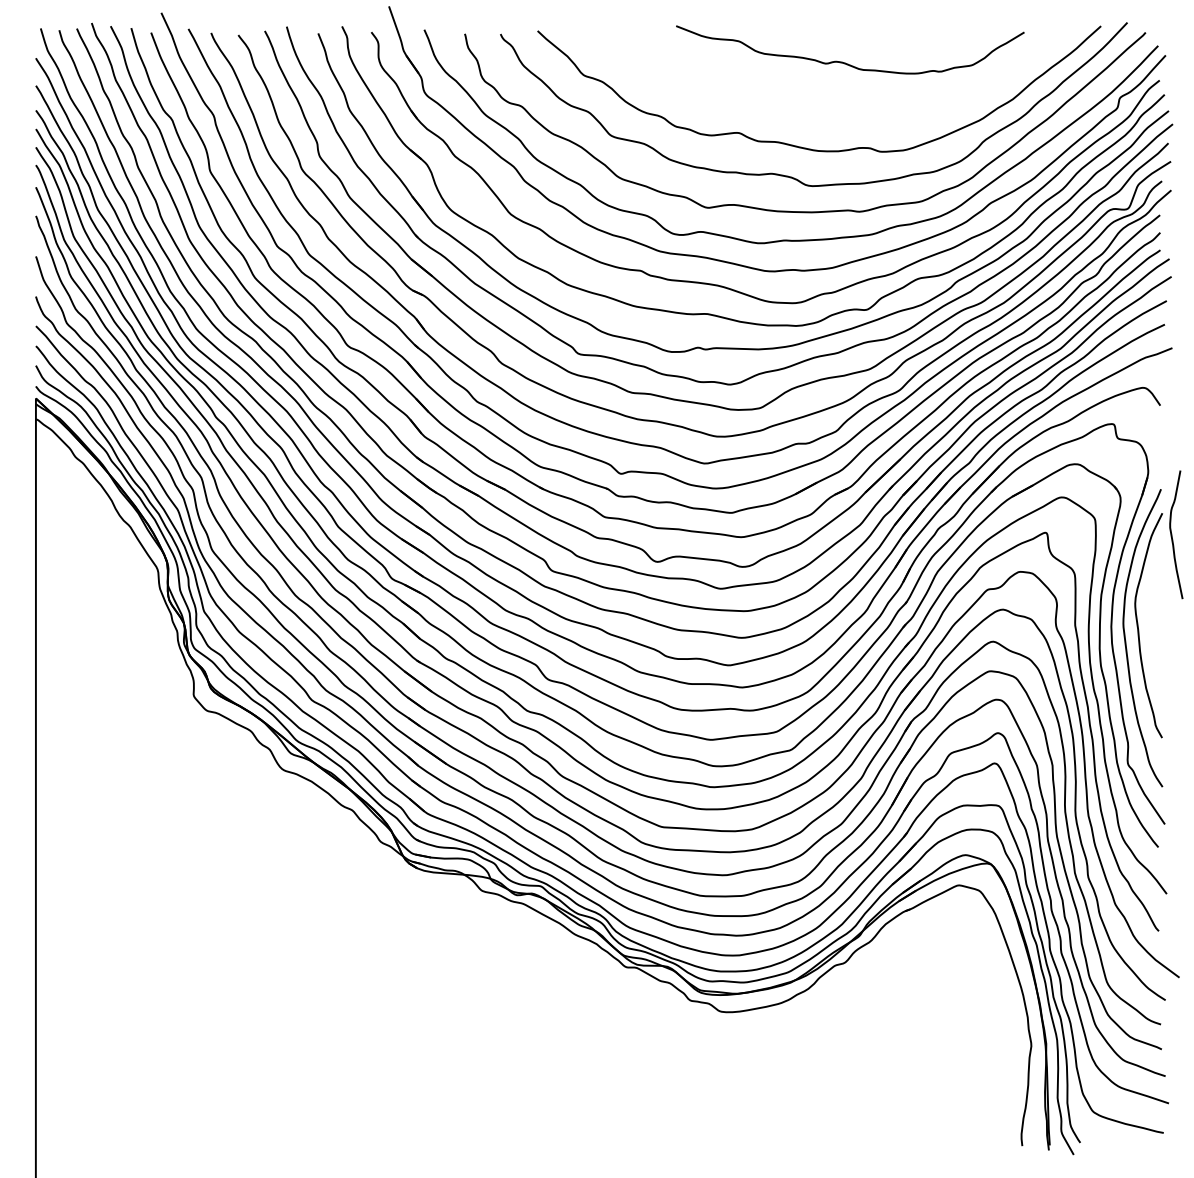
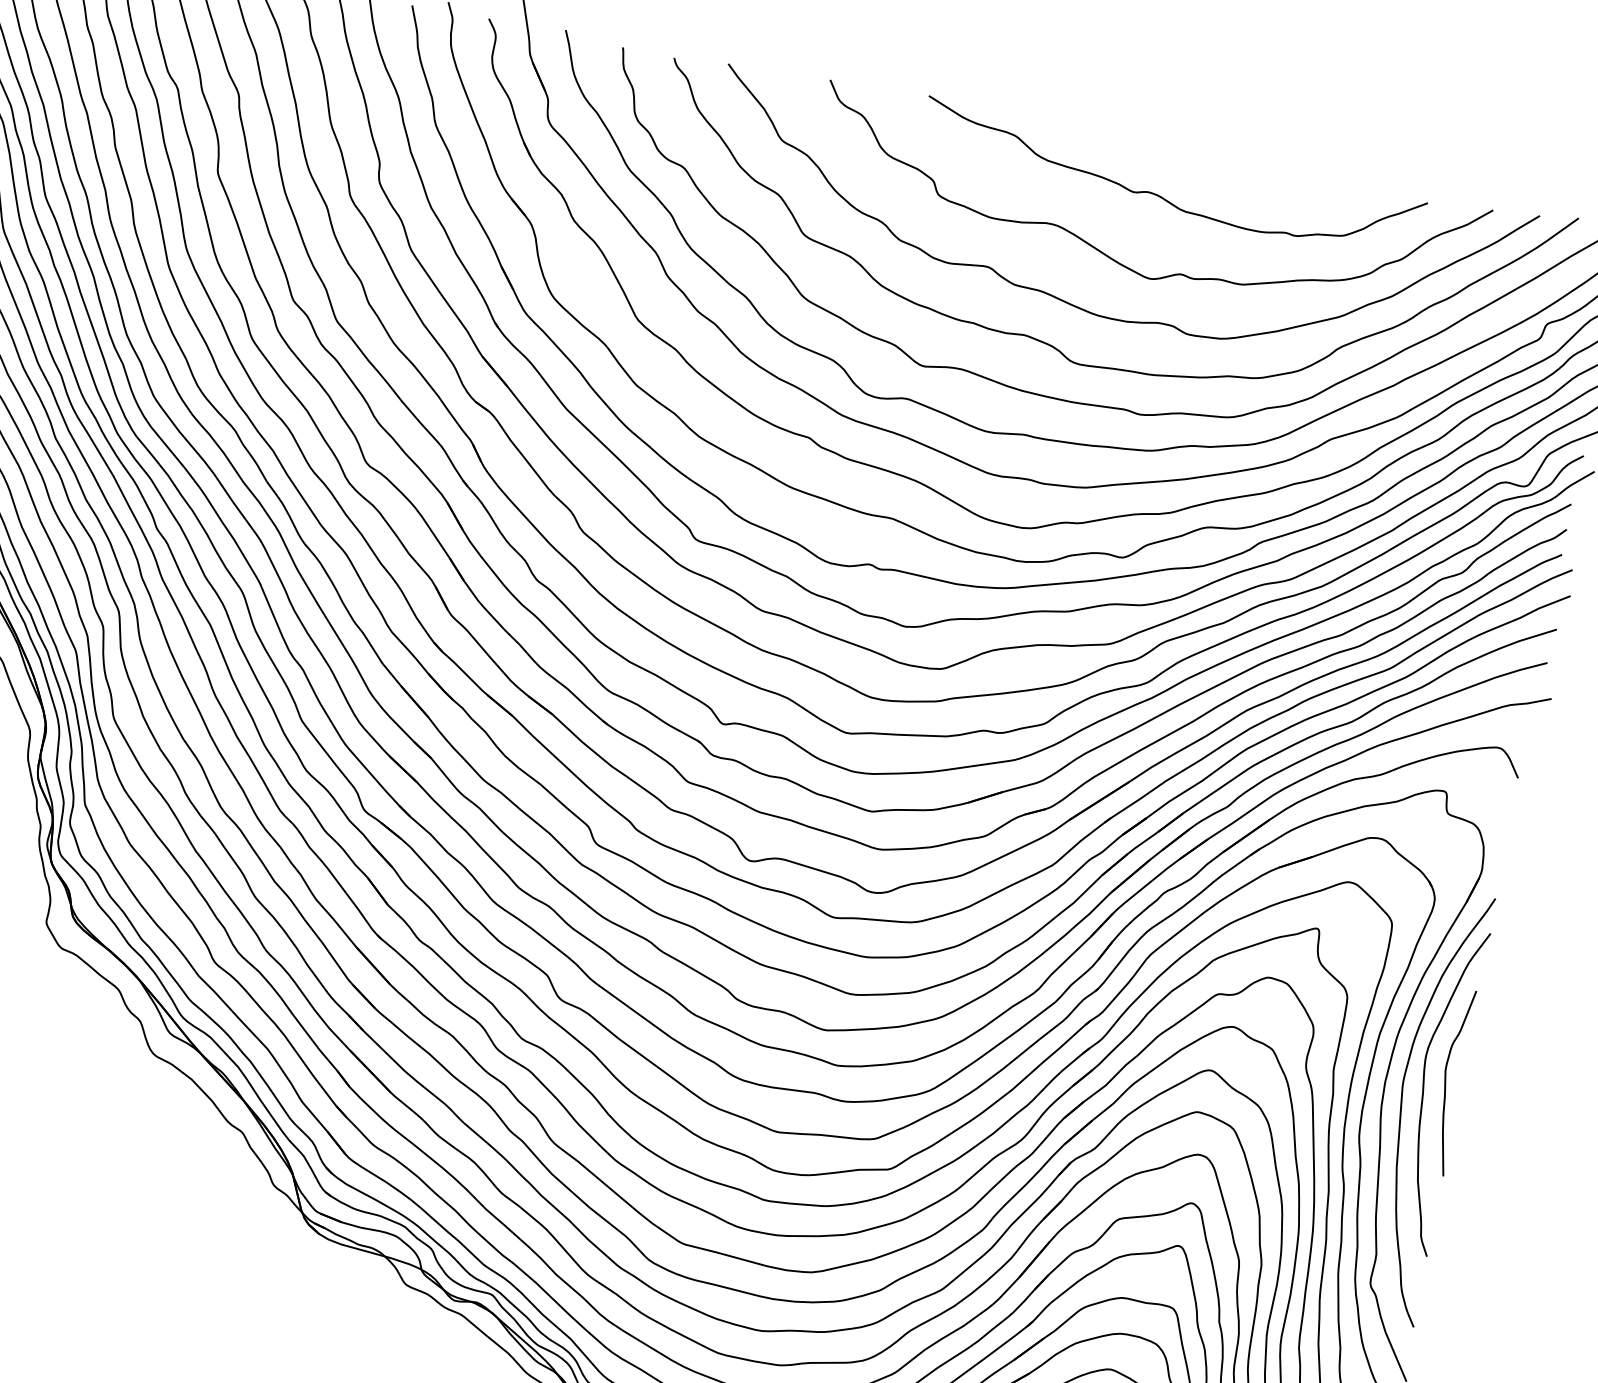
curve: (824, 111) -> (1118, 260), added
curve: (1172, 534) -> (1446, 1080), moved

